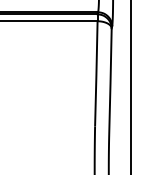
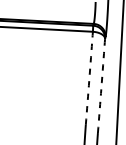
line: (96, 73) -> (89, 78), solid -> dashed
line: (110, 80) -> (101, 84), solid -> dashed

